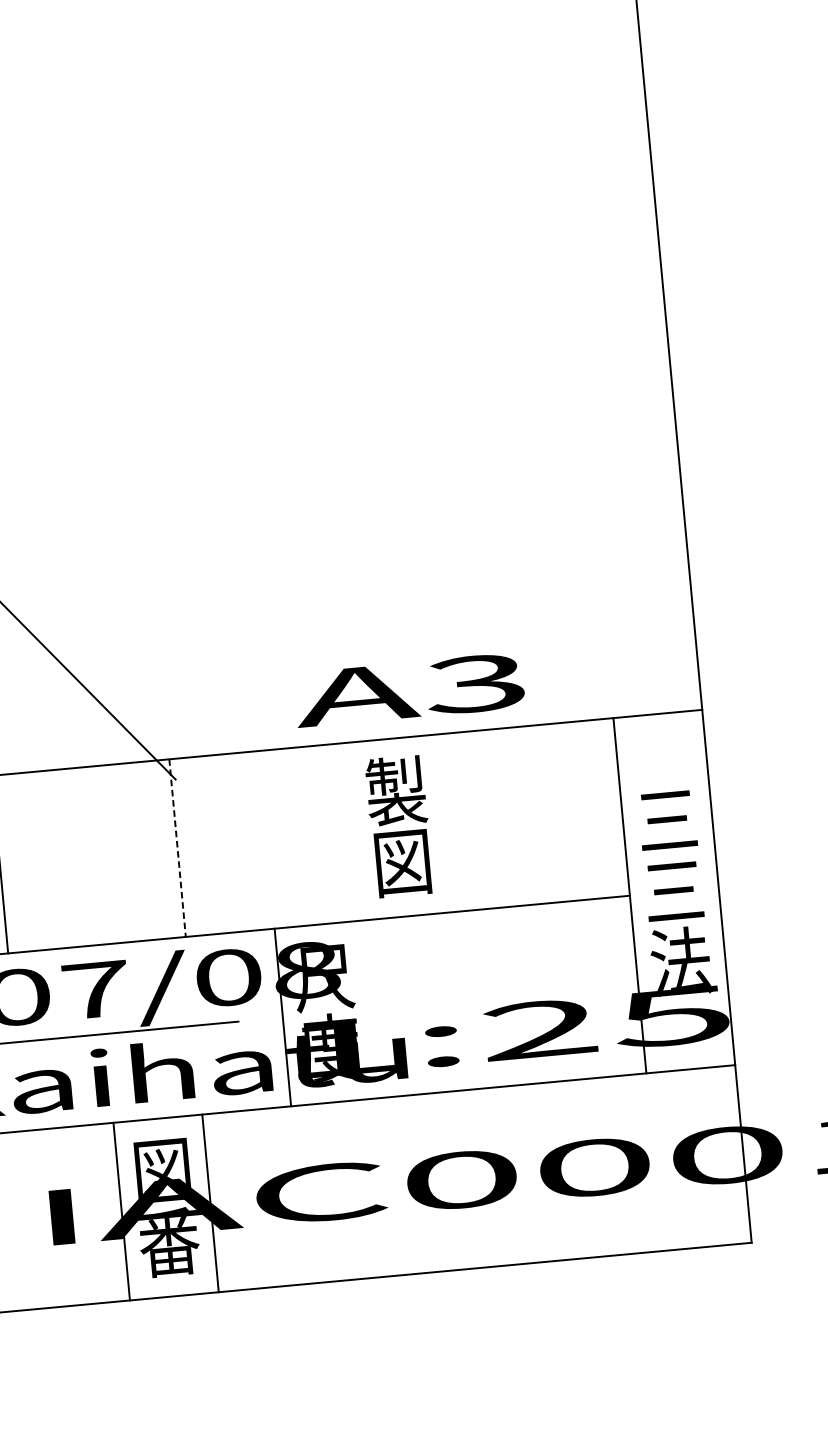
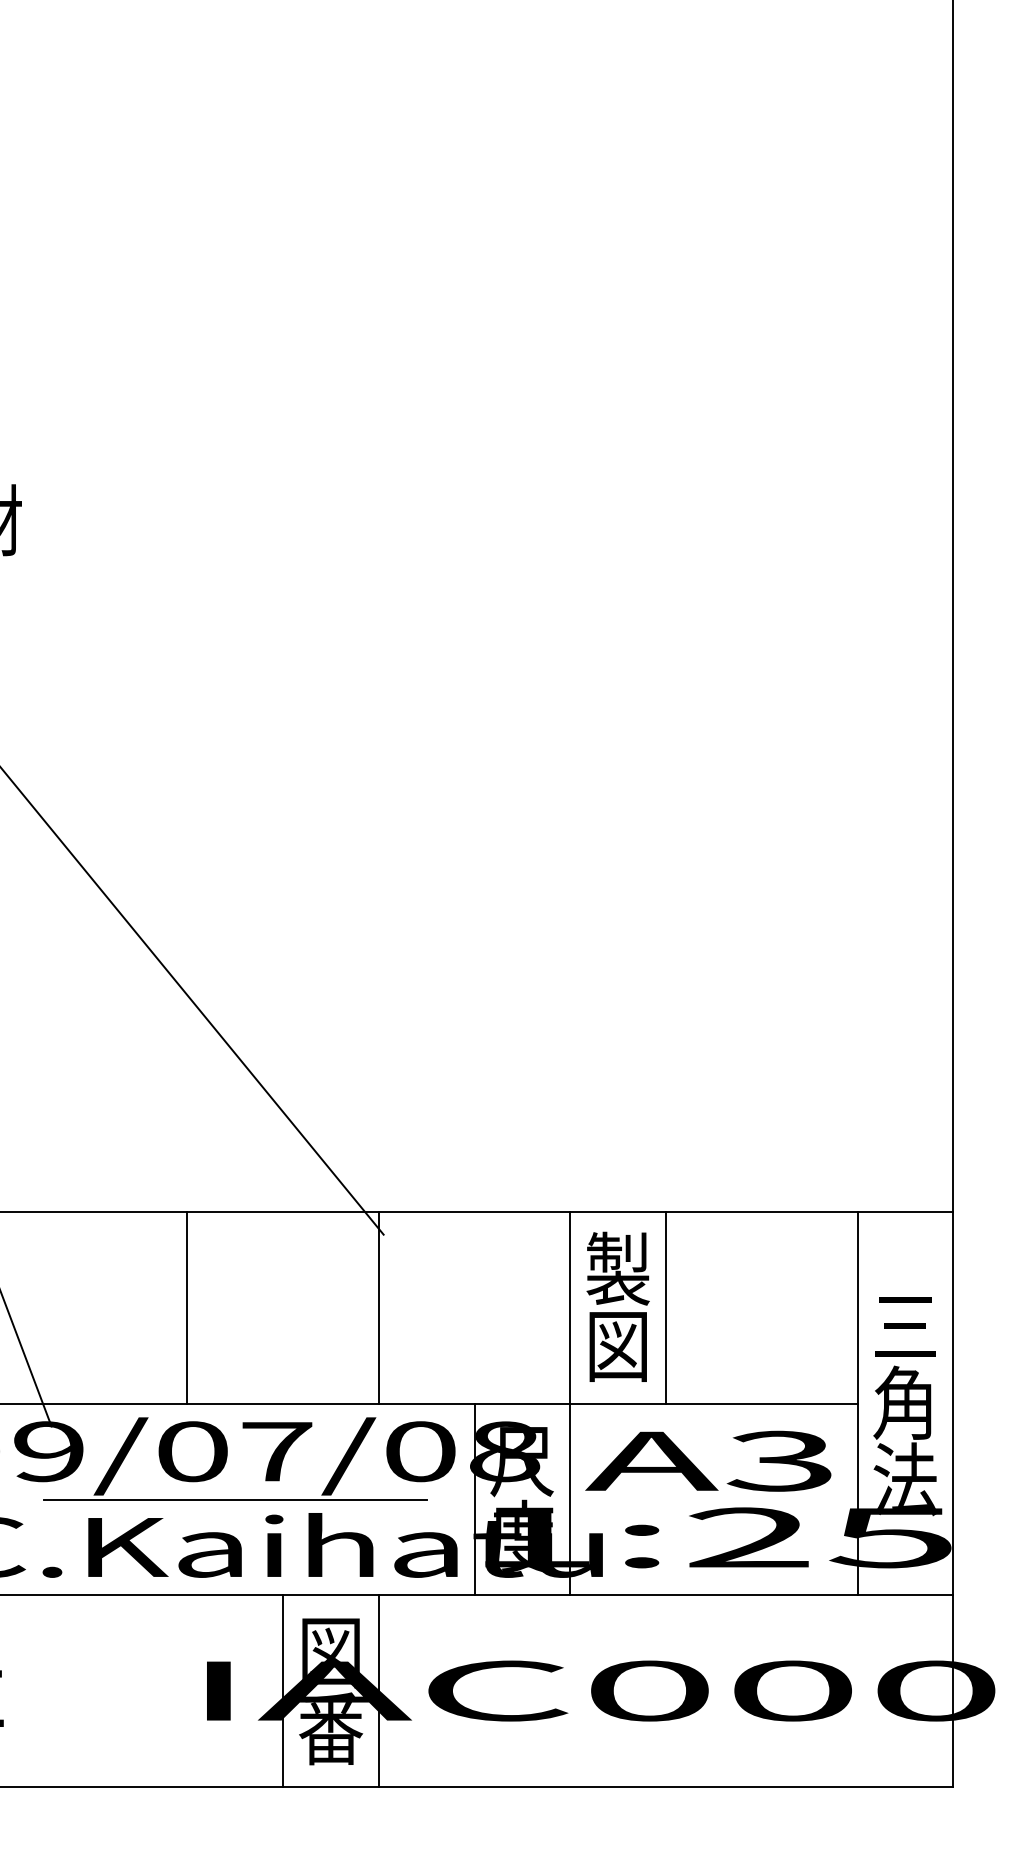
text: (409, 689) -> (708, 1460), moved
line: (444, 822) -> (666, 1307), added
line: (177, 848) -> (378, 1308), dashed -> solid
text: (673, 890) -> (904, 1402), 三 -> 角
line: (363, 920) -> (570, 1403), added

